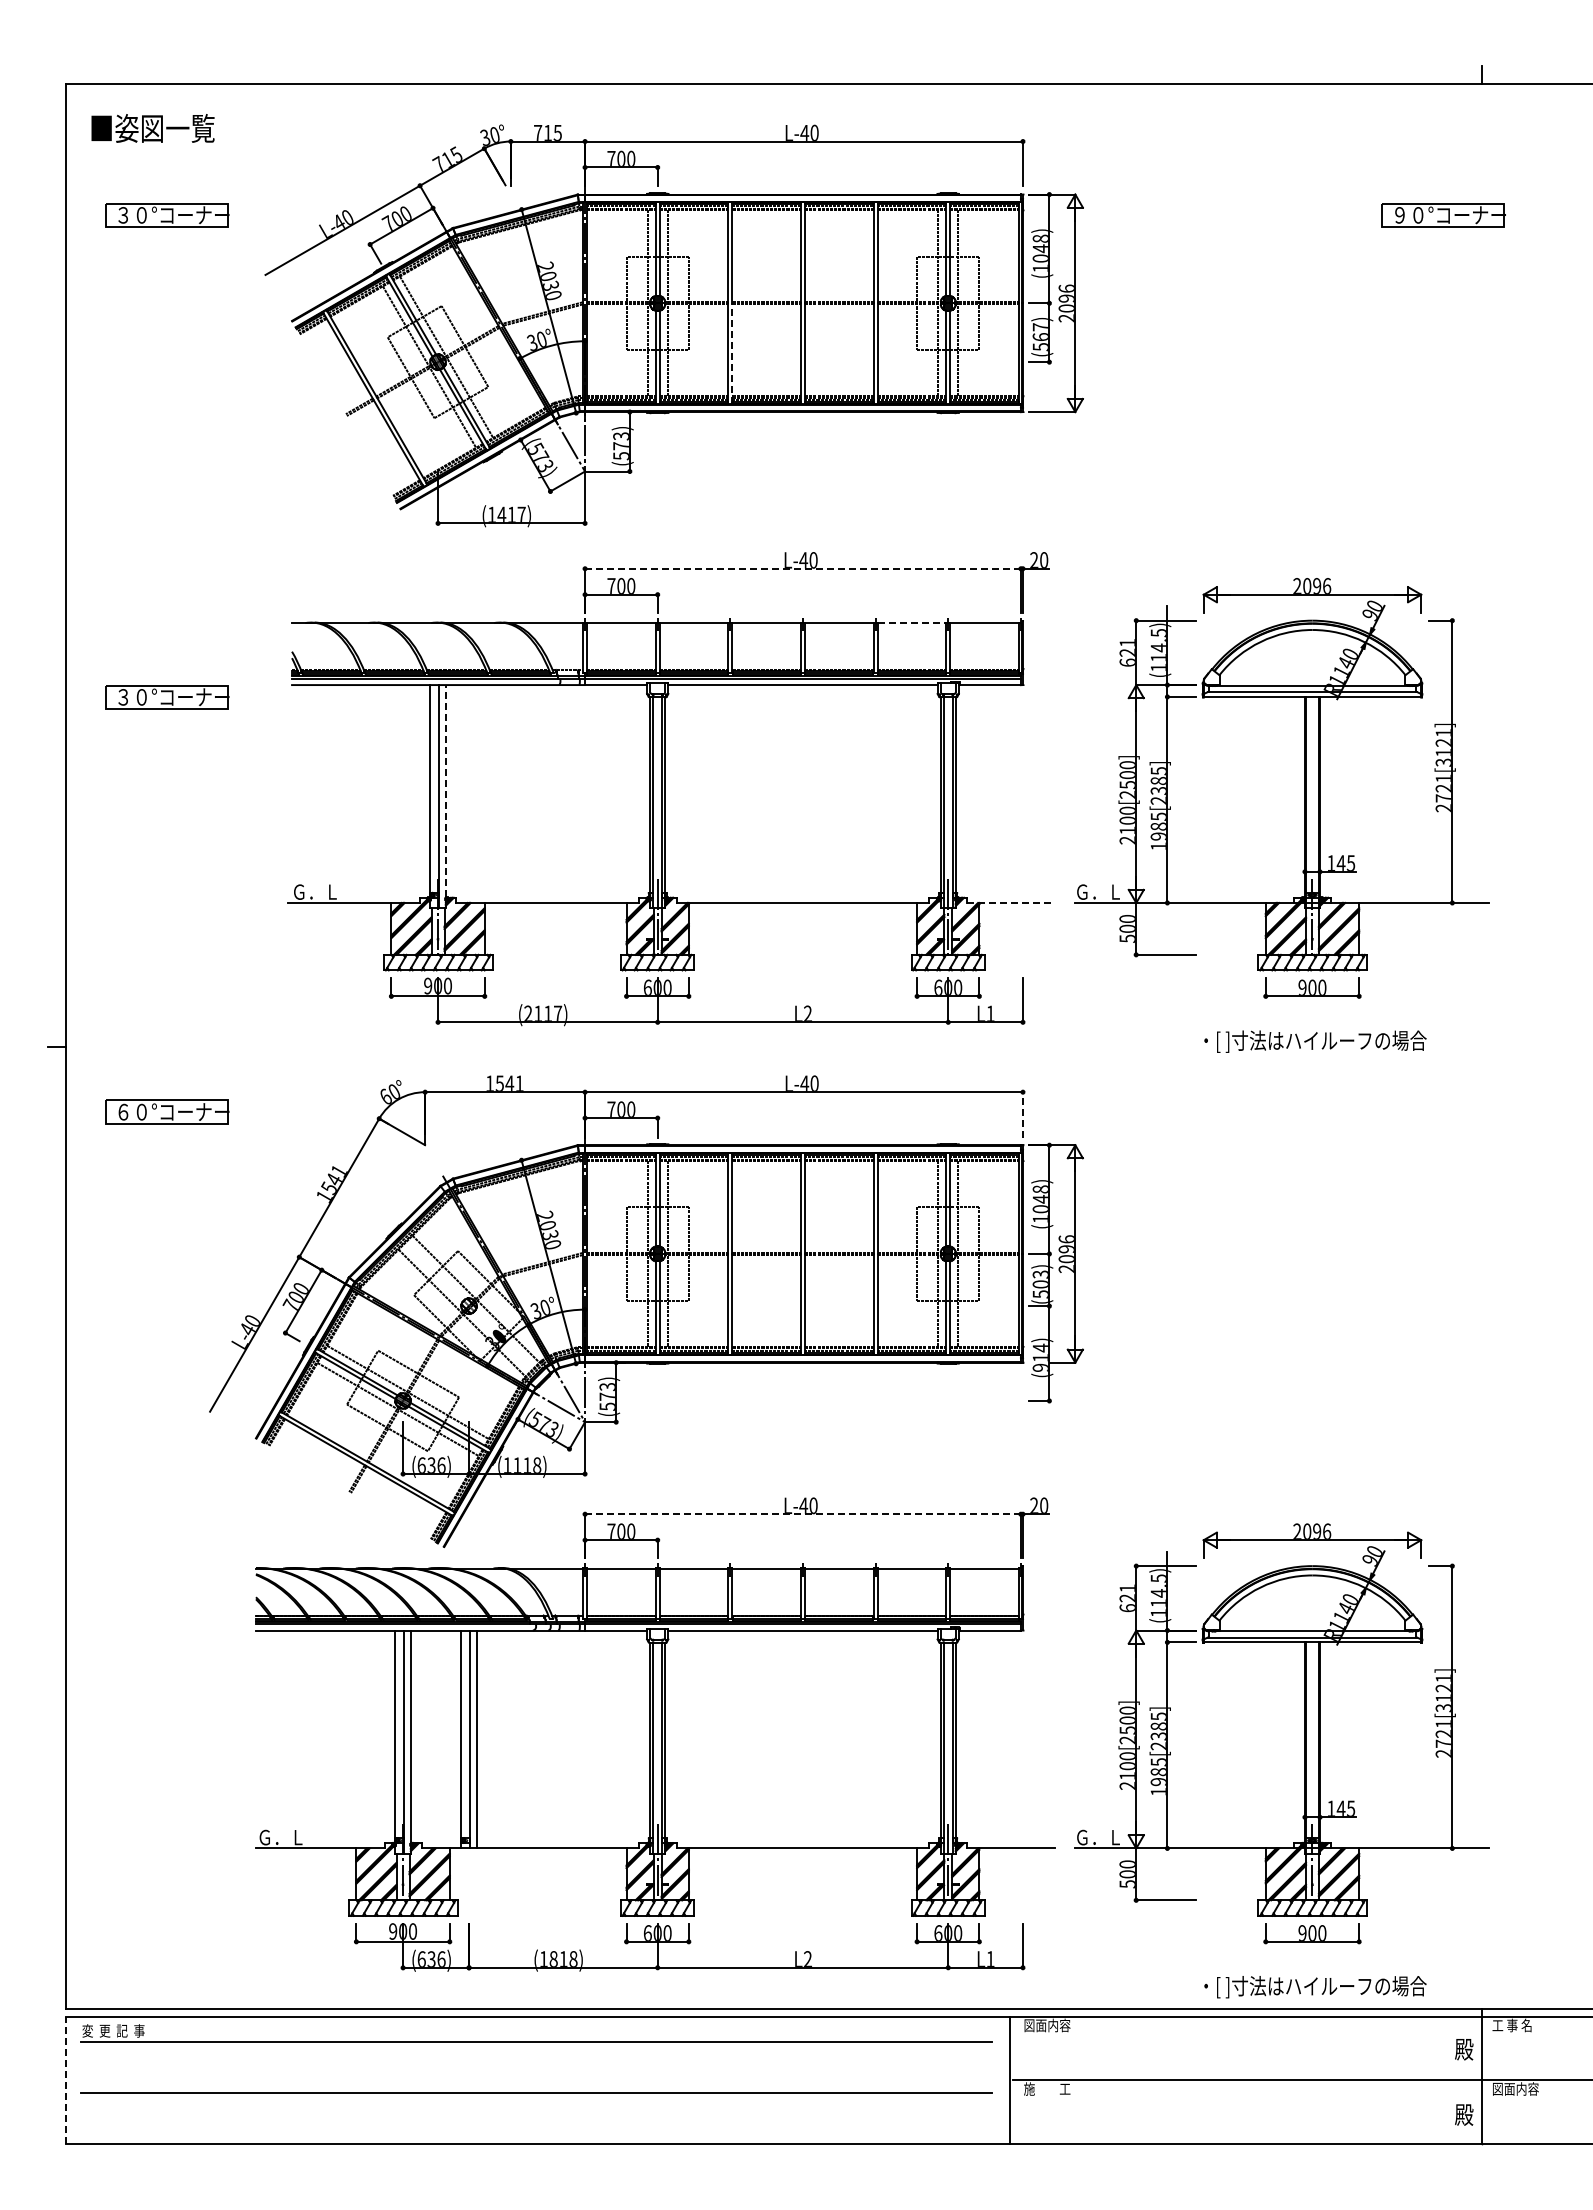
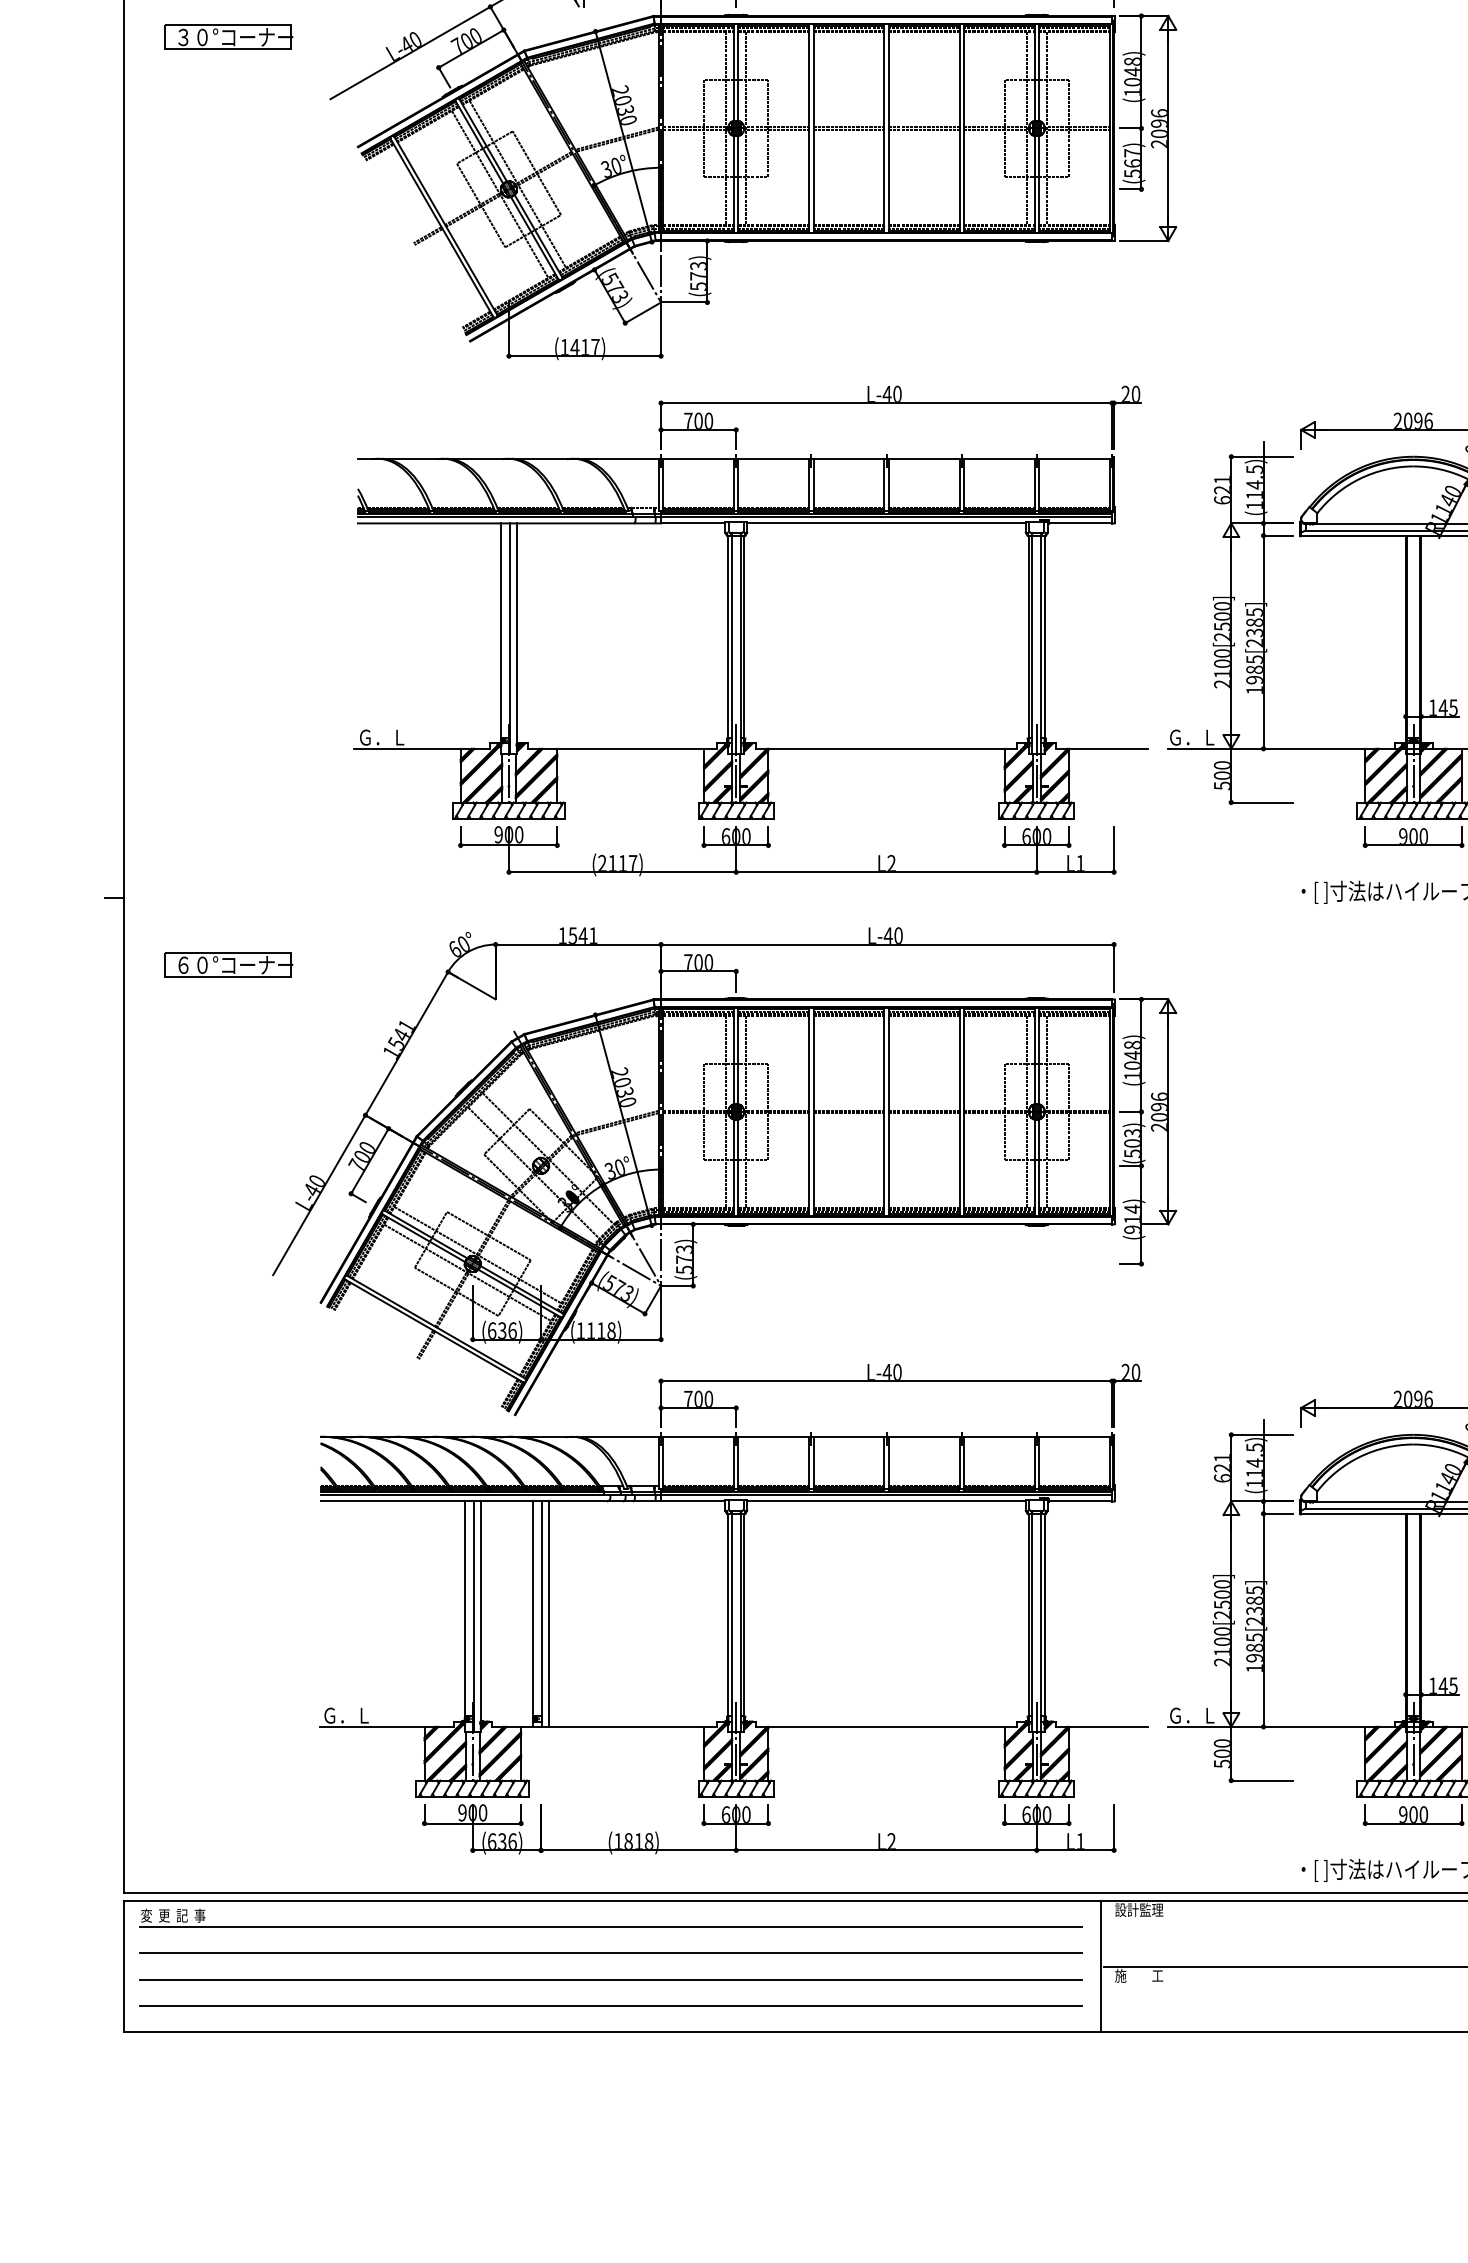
line: (732, 353) -> (813, 180), dashed -> solid
line: (802, 568) -> (886, 402), dashed -> solid
line: (912, 623) -> (999, 459), dashed -> solid
part: (167, 697) -> (229, 536), removed
line: (445, 796) -> (516, 638), dashed -> solid
line: (1011, 902) -> (1102, 748), dashed -> solid
line: (1022, 1114) -> (1113, 967), dashed -> solid
line: (802, 1514) -> (886, 1381), dashed -> solid
text: (1047, 2025) -> (1139, 1910), 図面内容 -> 設計監理
line: (536, 2067) -> (610, 1953), added
line: (65, 2080) -> (123, 1966), dashed -> solid
line: (536, 2118) -> (610, 2006), added

